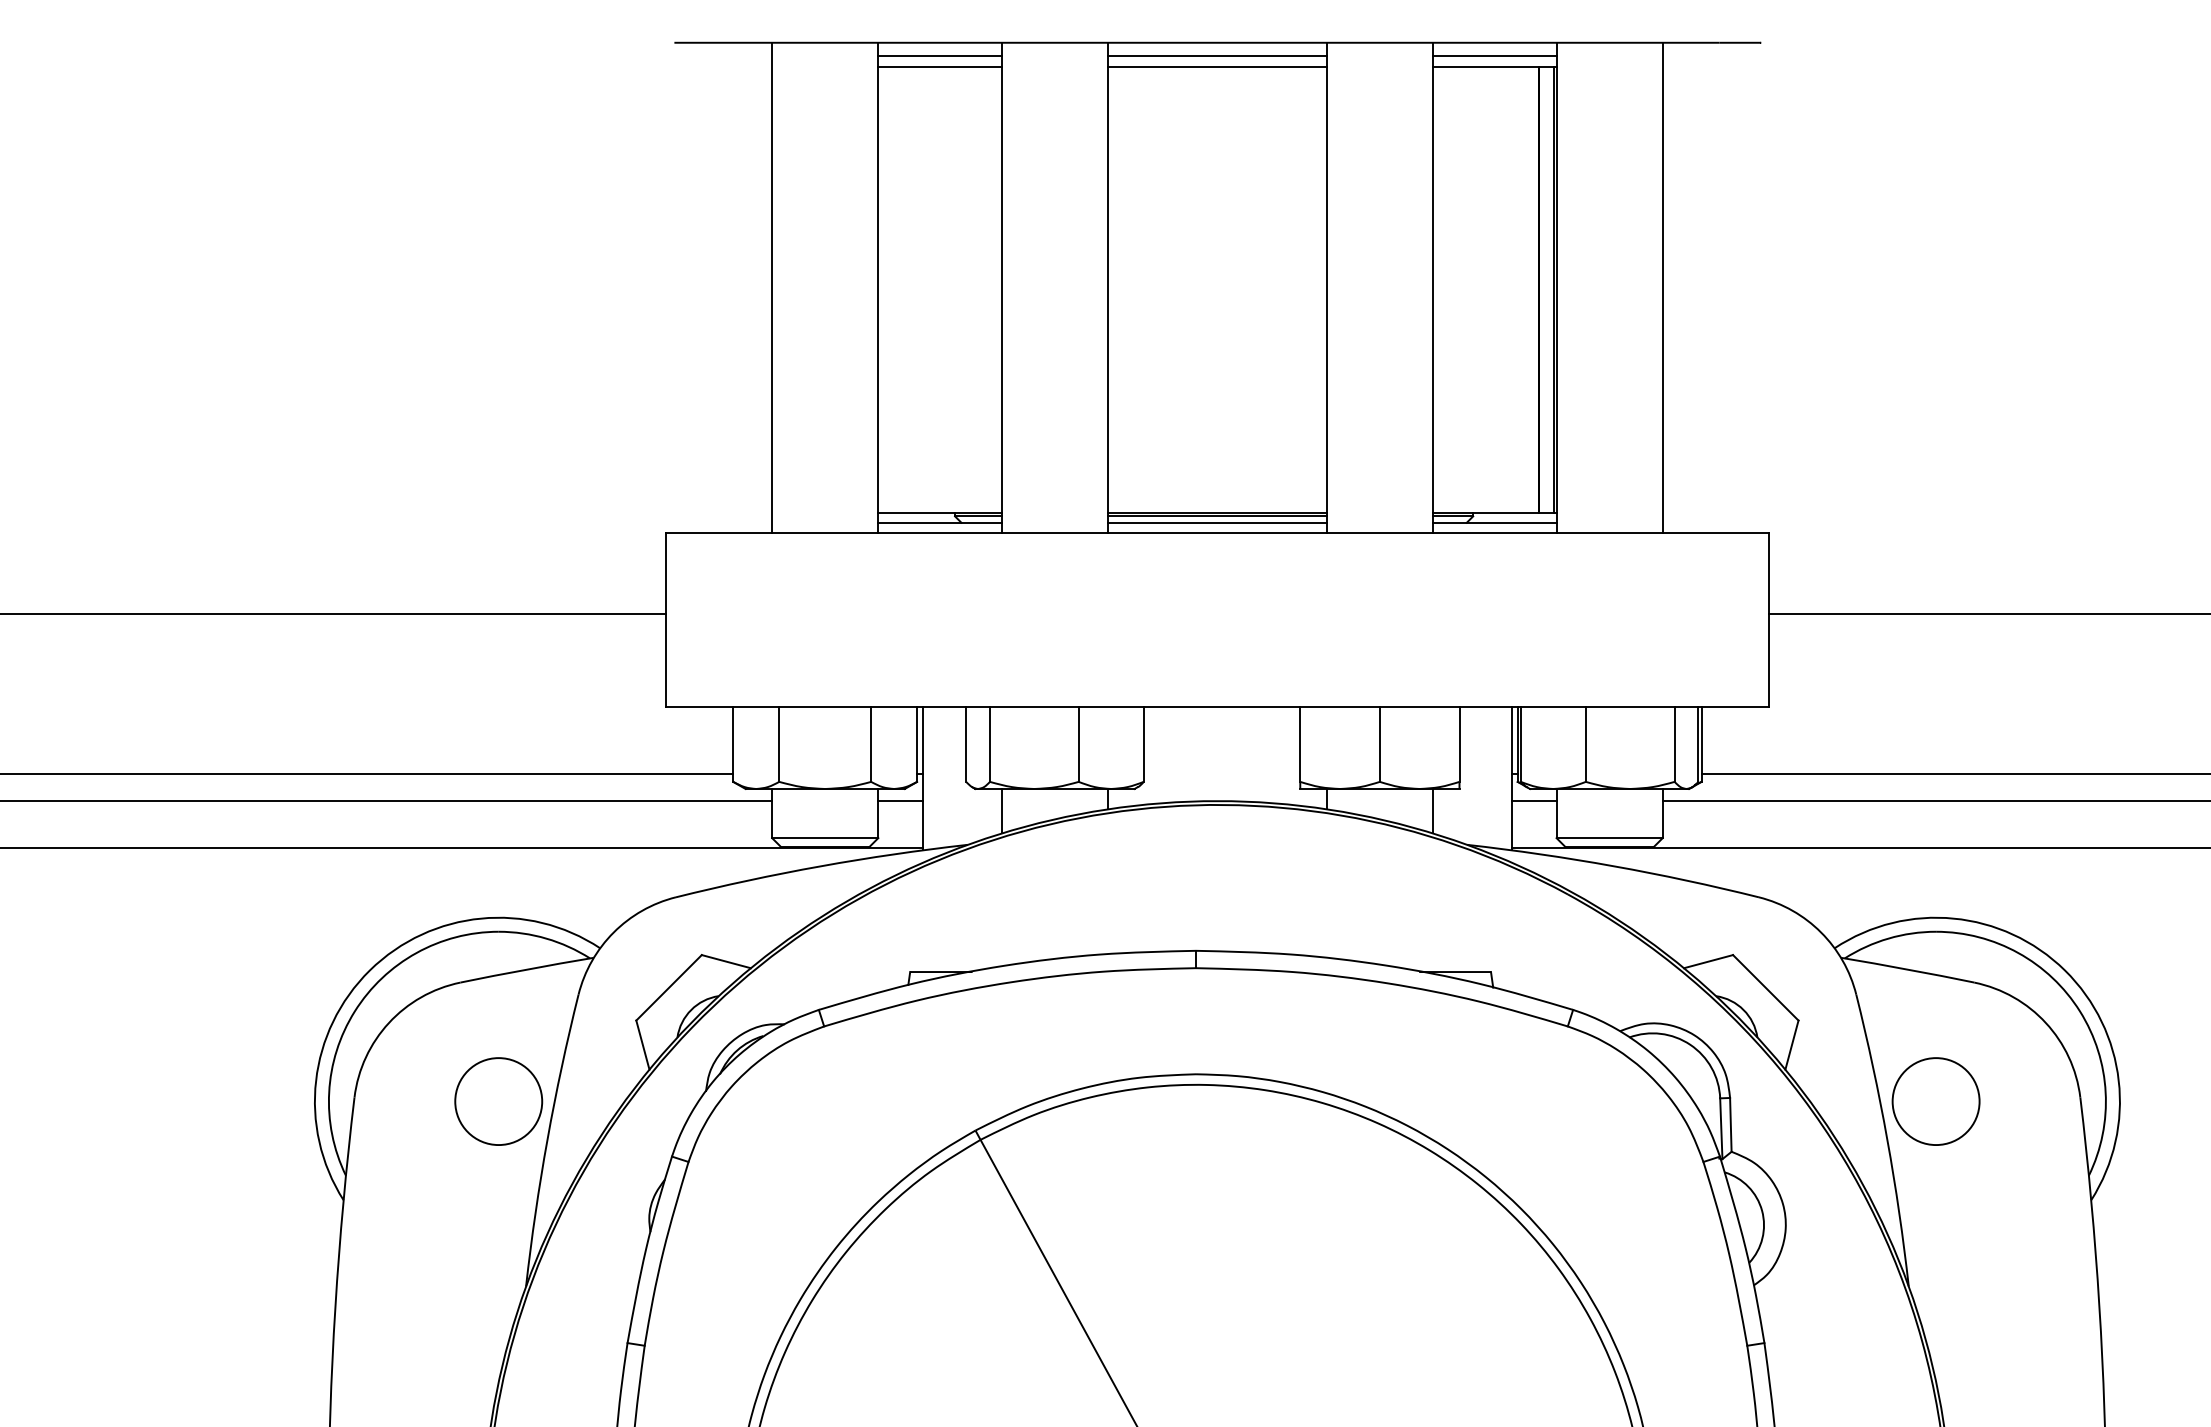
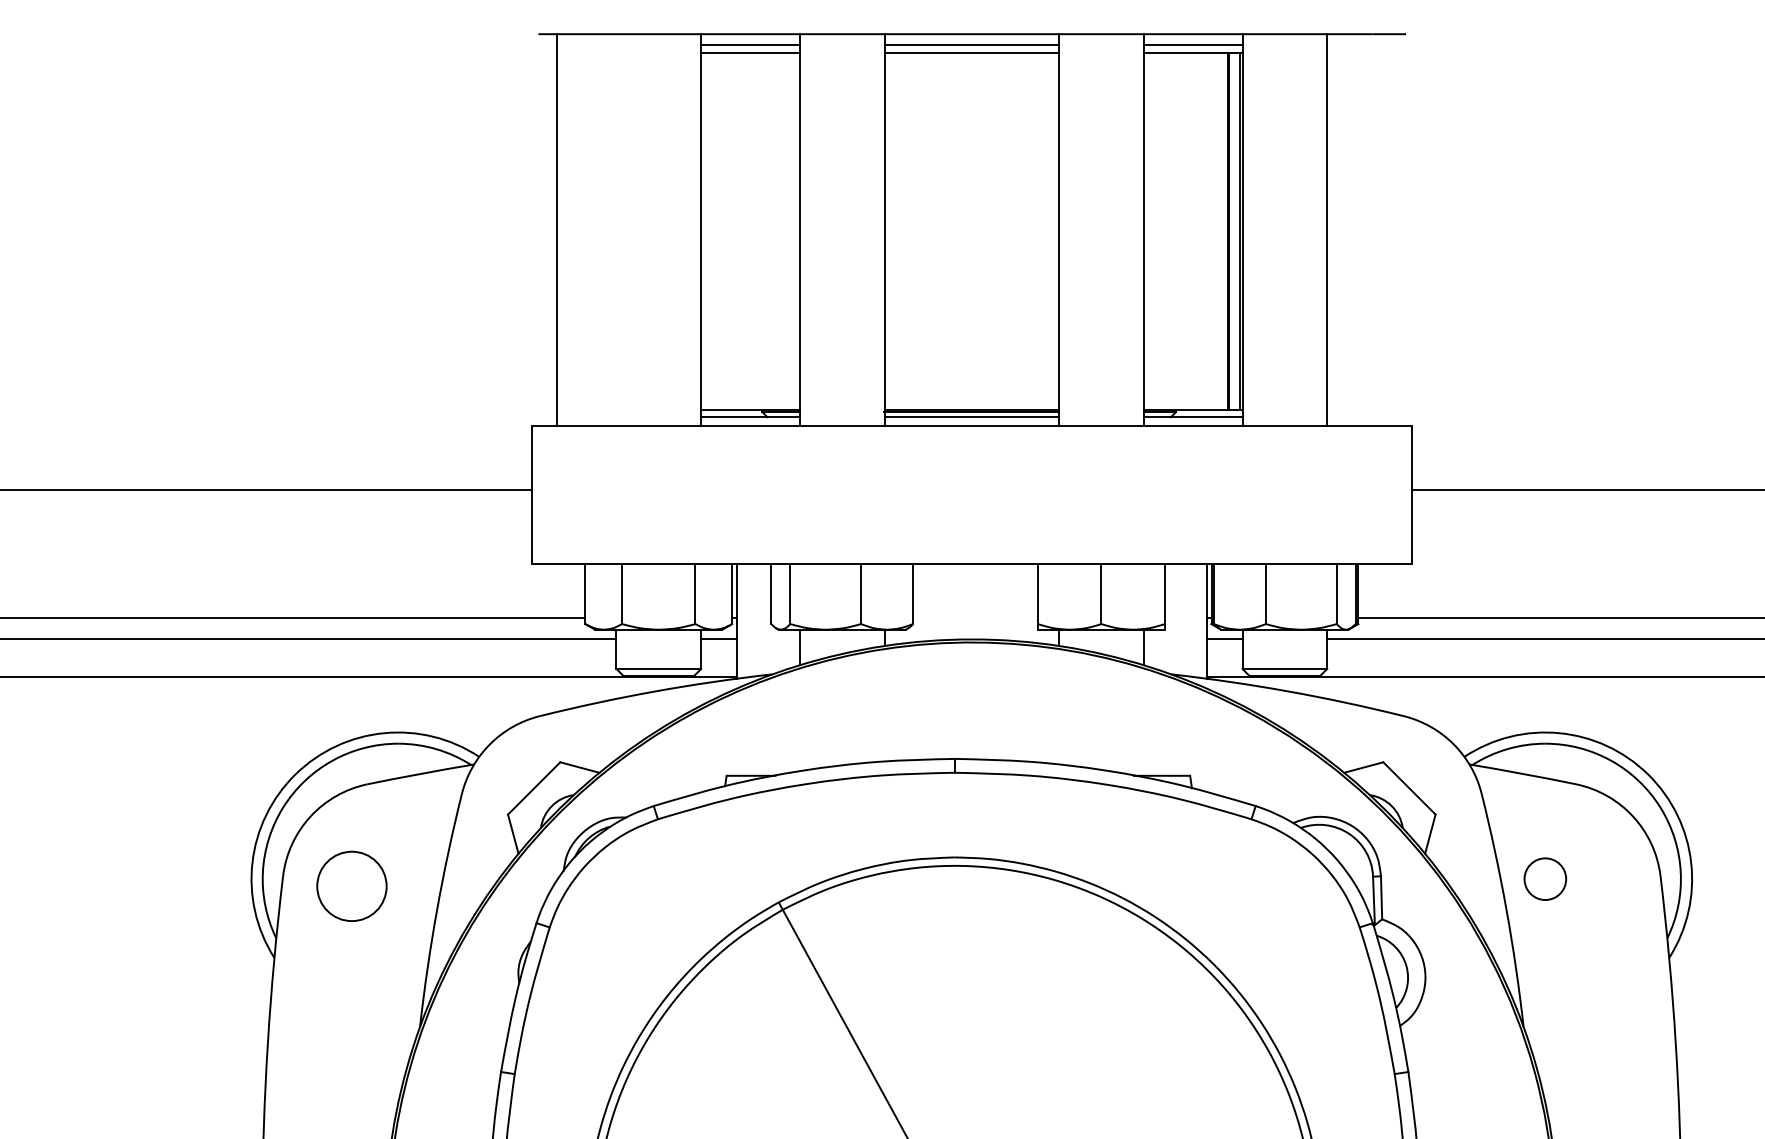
line: (772, 287) -> (557, 229), moved
circle: (498, 1101) -> (351, 886), moved
circle: (1935, 1101) -> (1544, 879), size x0.6

